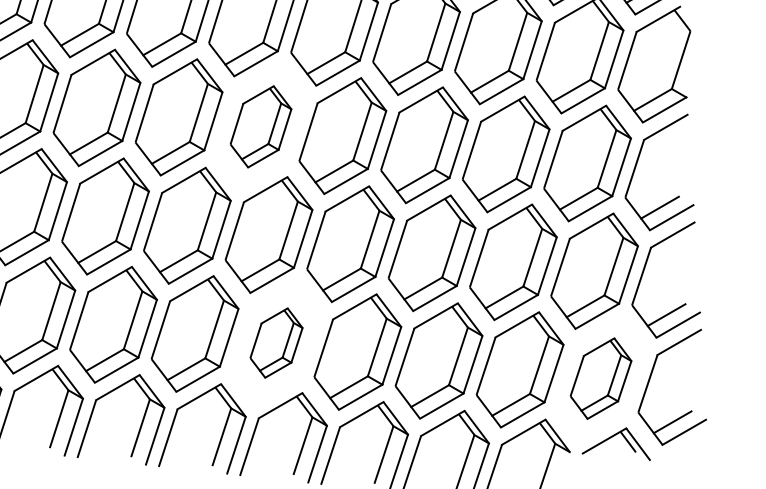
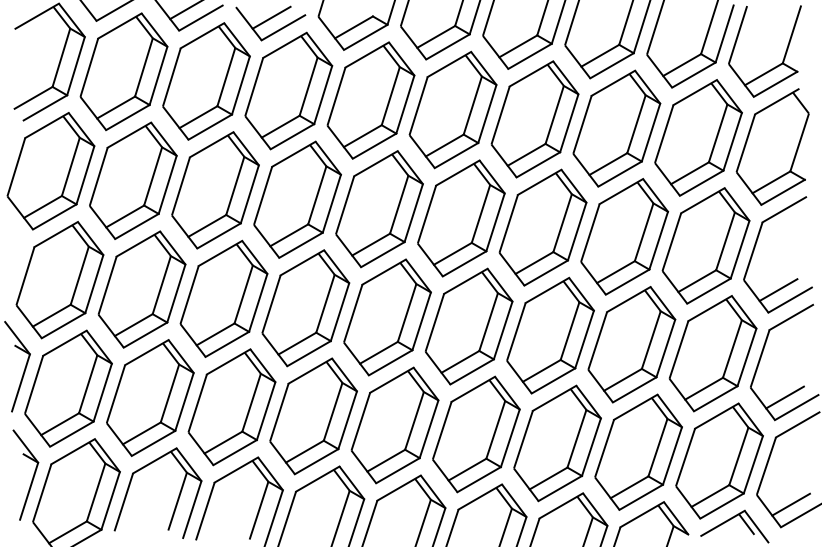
part: (261, 127) -> (379, 209), size x1.43
part: (276, 343) -> (394, 425), size x1.67
part: (601, 378) -> (719, 460), size x1.43

